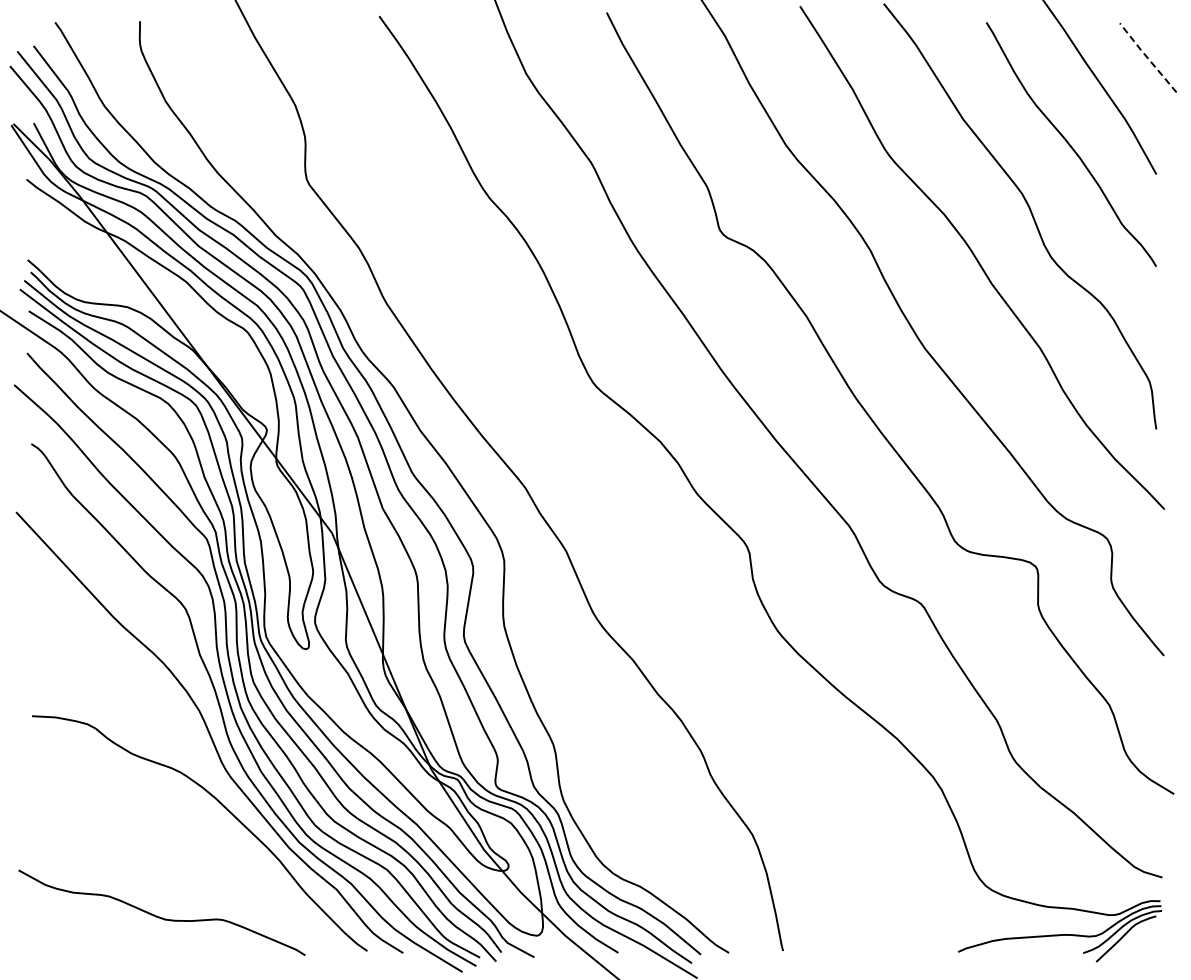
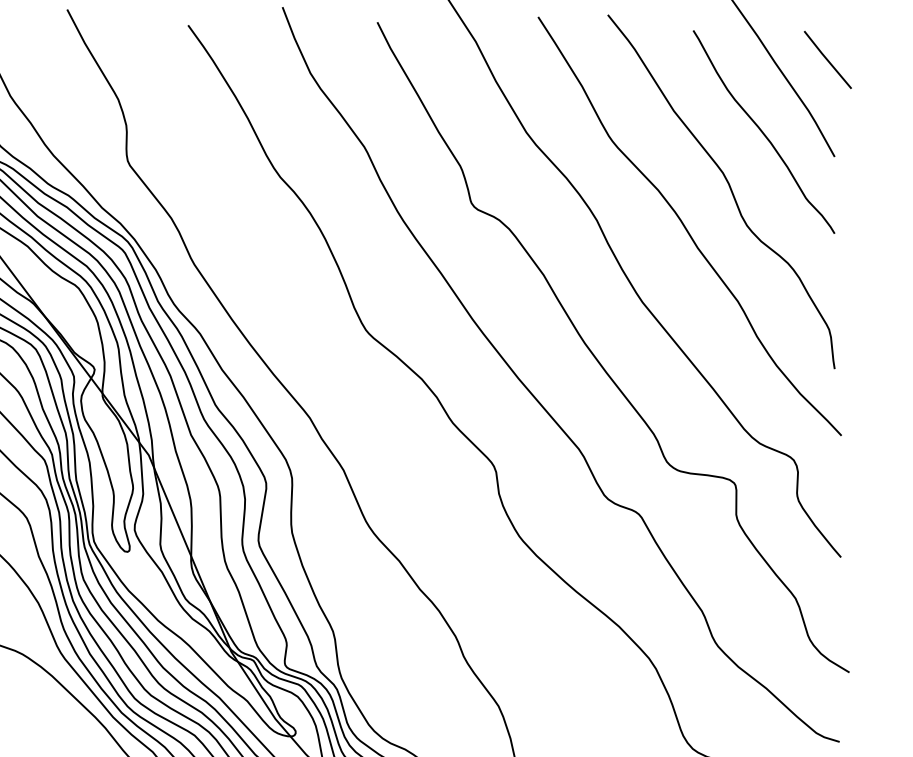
line: (1147, 57) -> (827, 59), dashed -> solid

